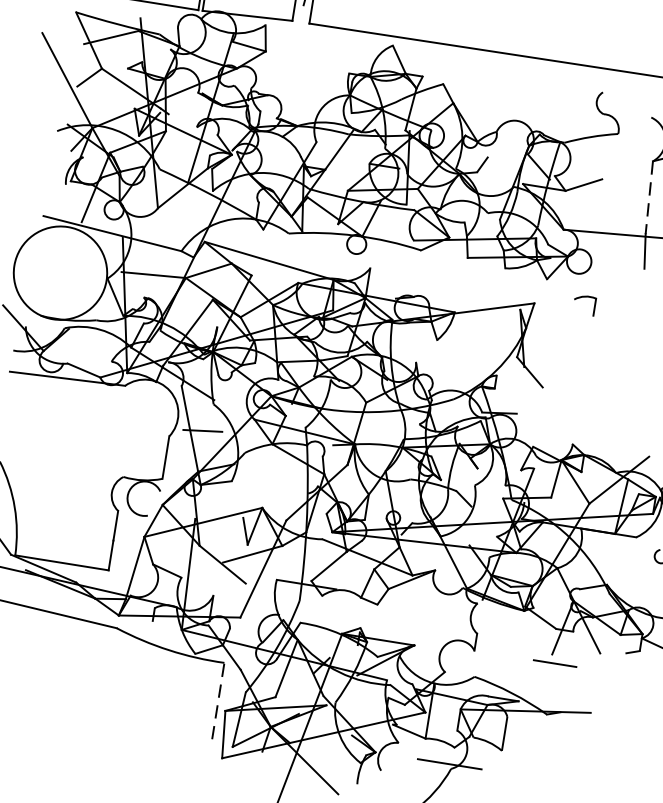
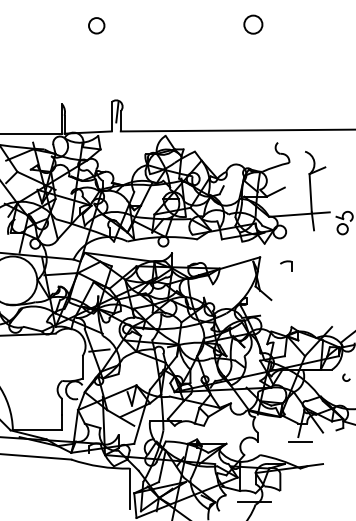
line: (648, 198) -> (310, 193), dashed -> solid
part: (585, 304) -> (286, 265), moved
line: (217, 700) -> (129, 488), dashed -> solid

